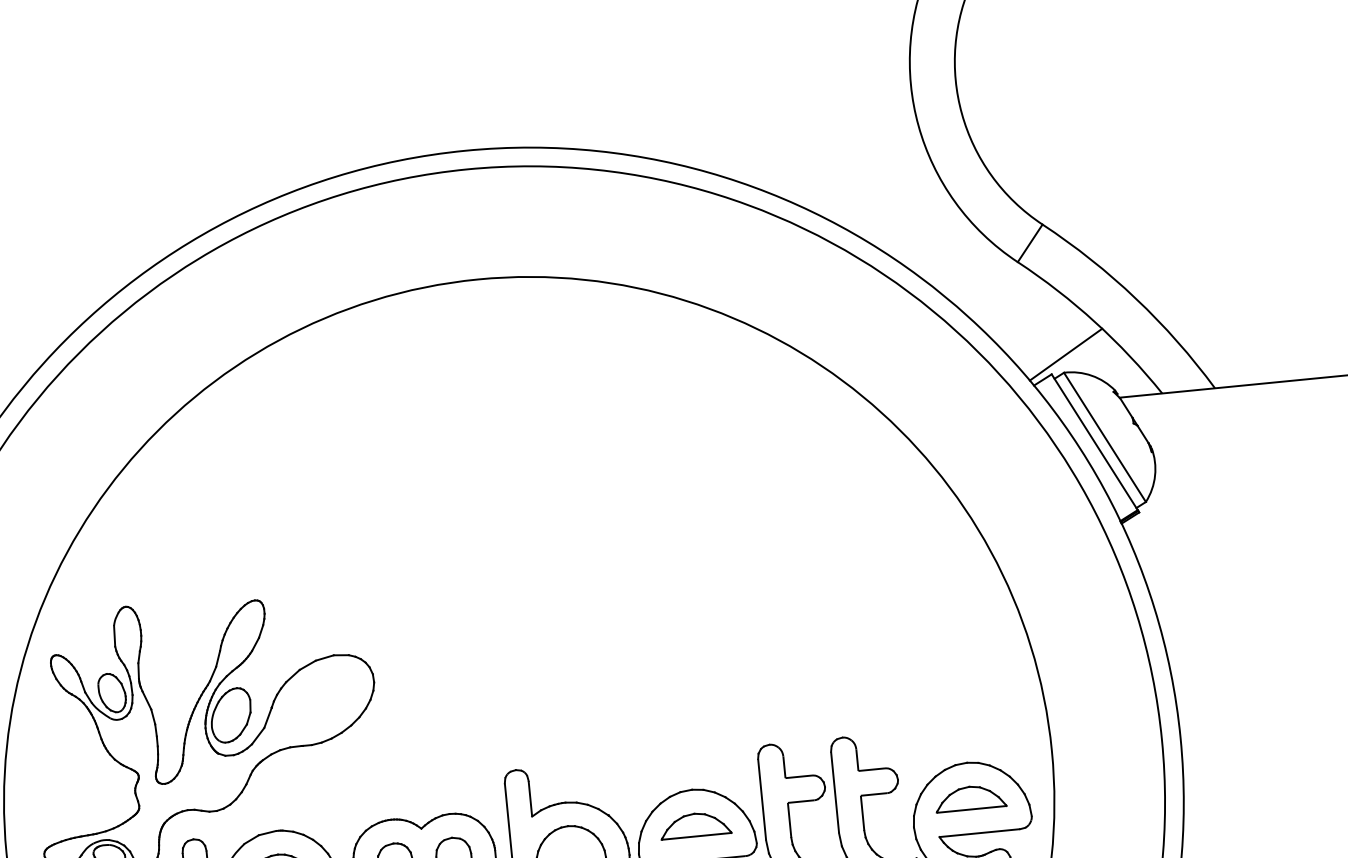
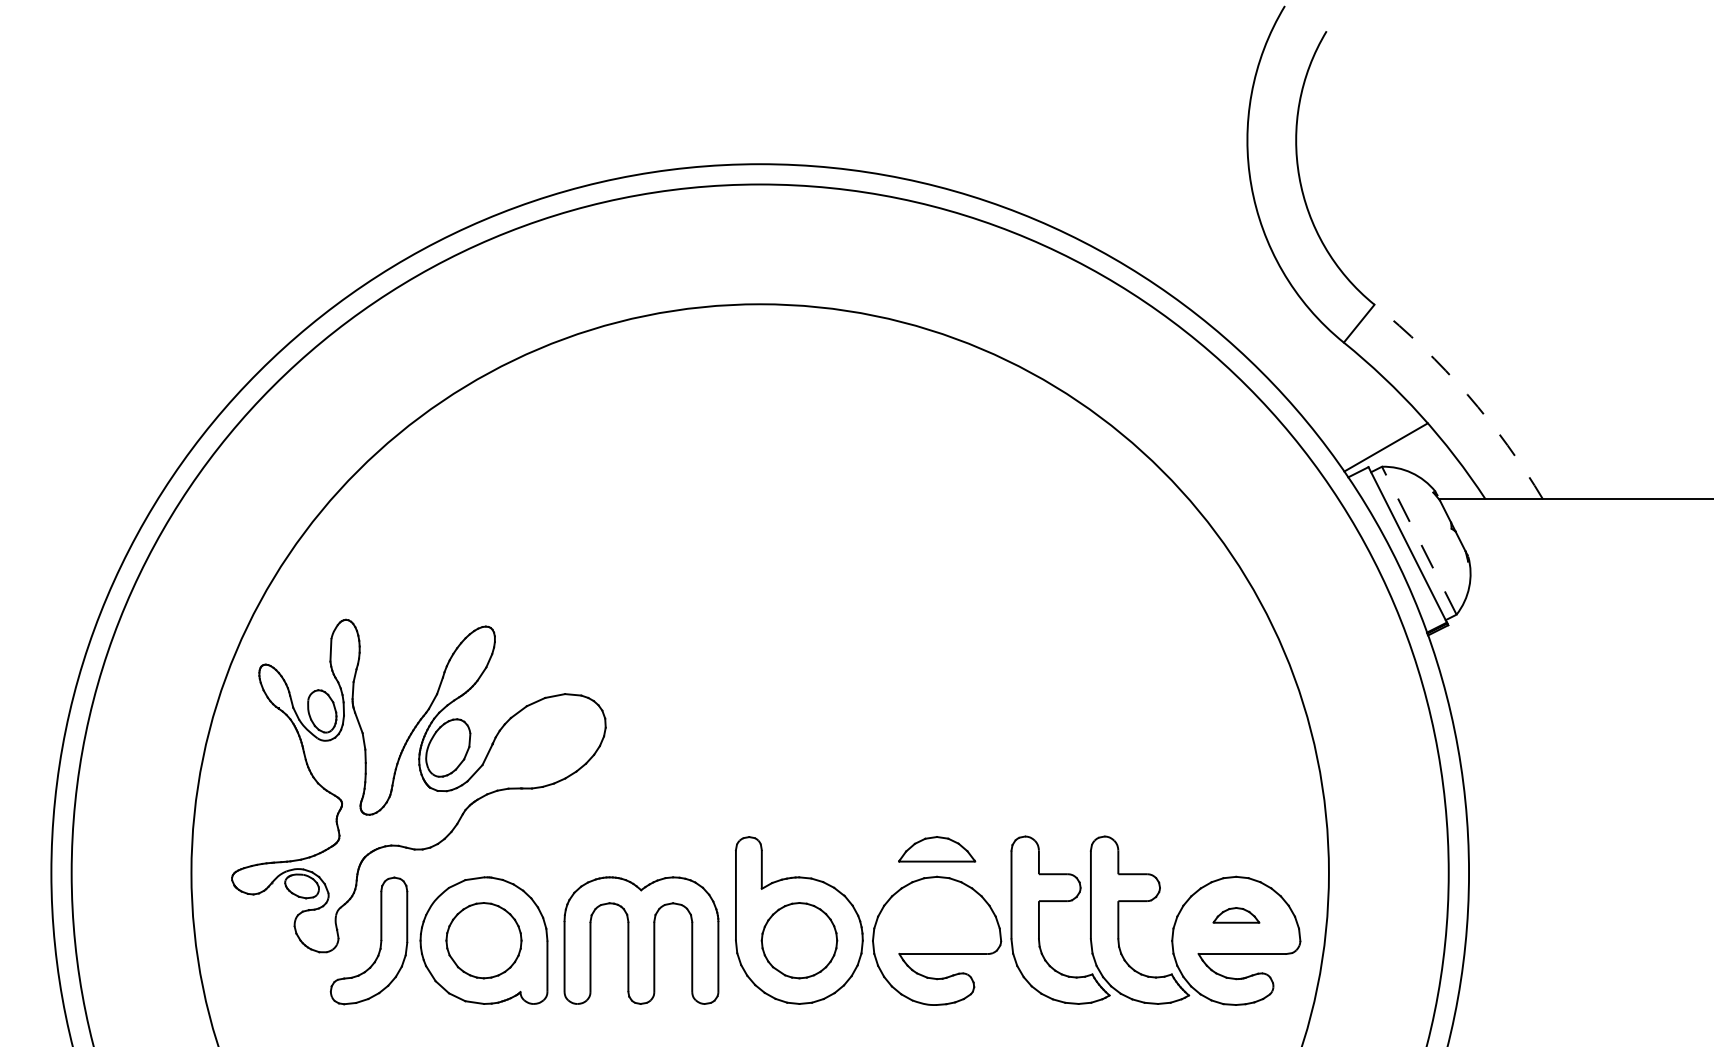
arc: (1136, 298) -> (1467, 394), solid -> dashed
line: (1105, 437) -> (1419, 540), solid -> dashed
part: (970, 798) -> (1236, 915), size x0.6
part: (695, 825) -> (937, 849), moved

